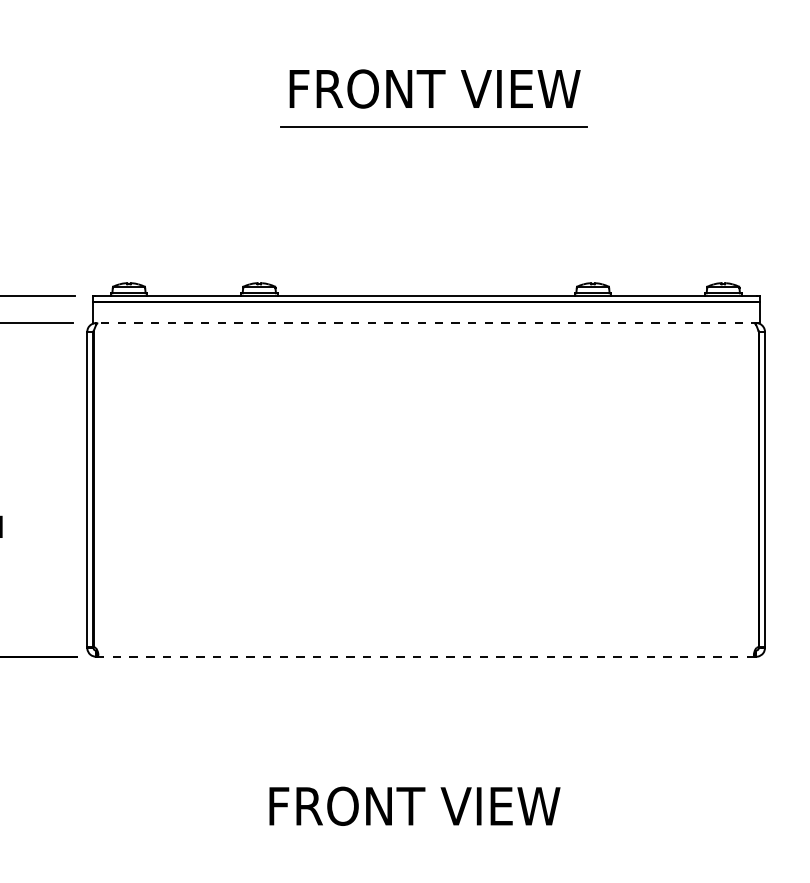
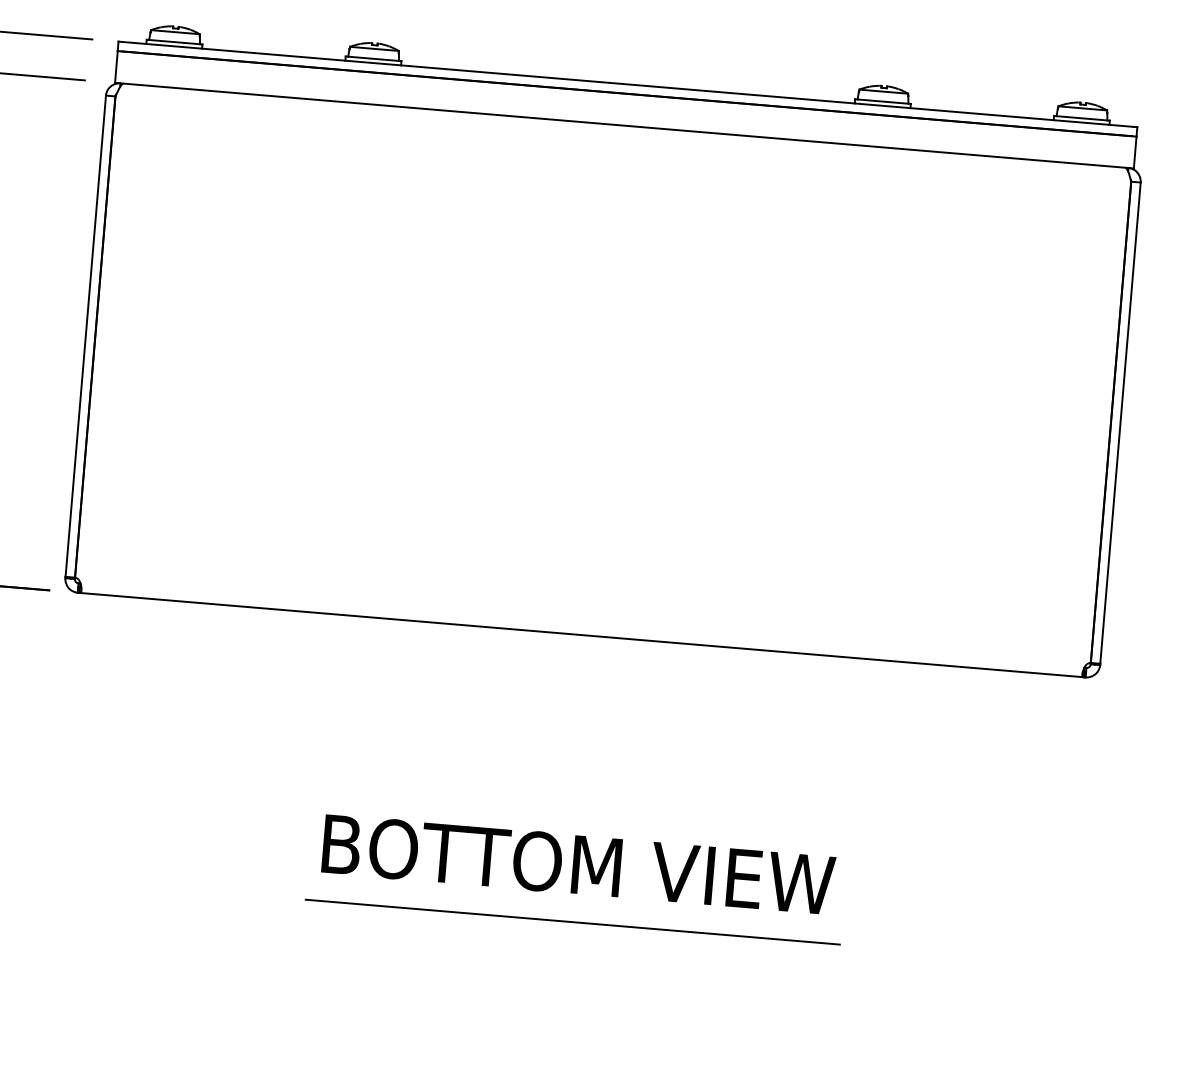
line: (426, 323) -> (624, 126), dashed -> solid
line: (426, 656) -> (582, 634), dashed -> solid
text: (439, 805) -> (583, 863), FRONT VIEW -> BOTTOM VIEW
line: (435, 843) -> (572, 921), added

